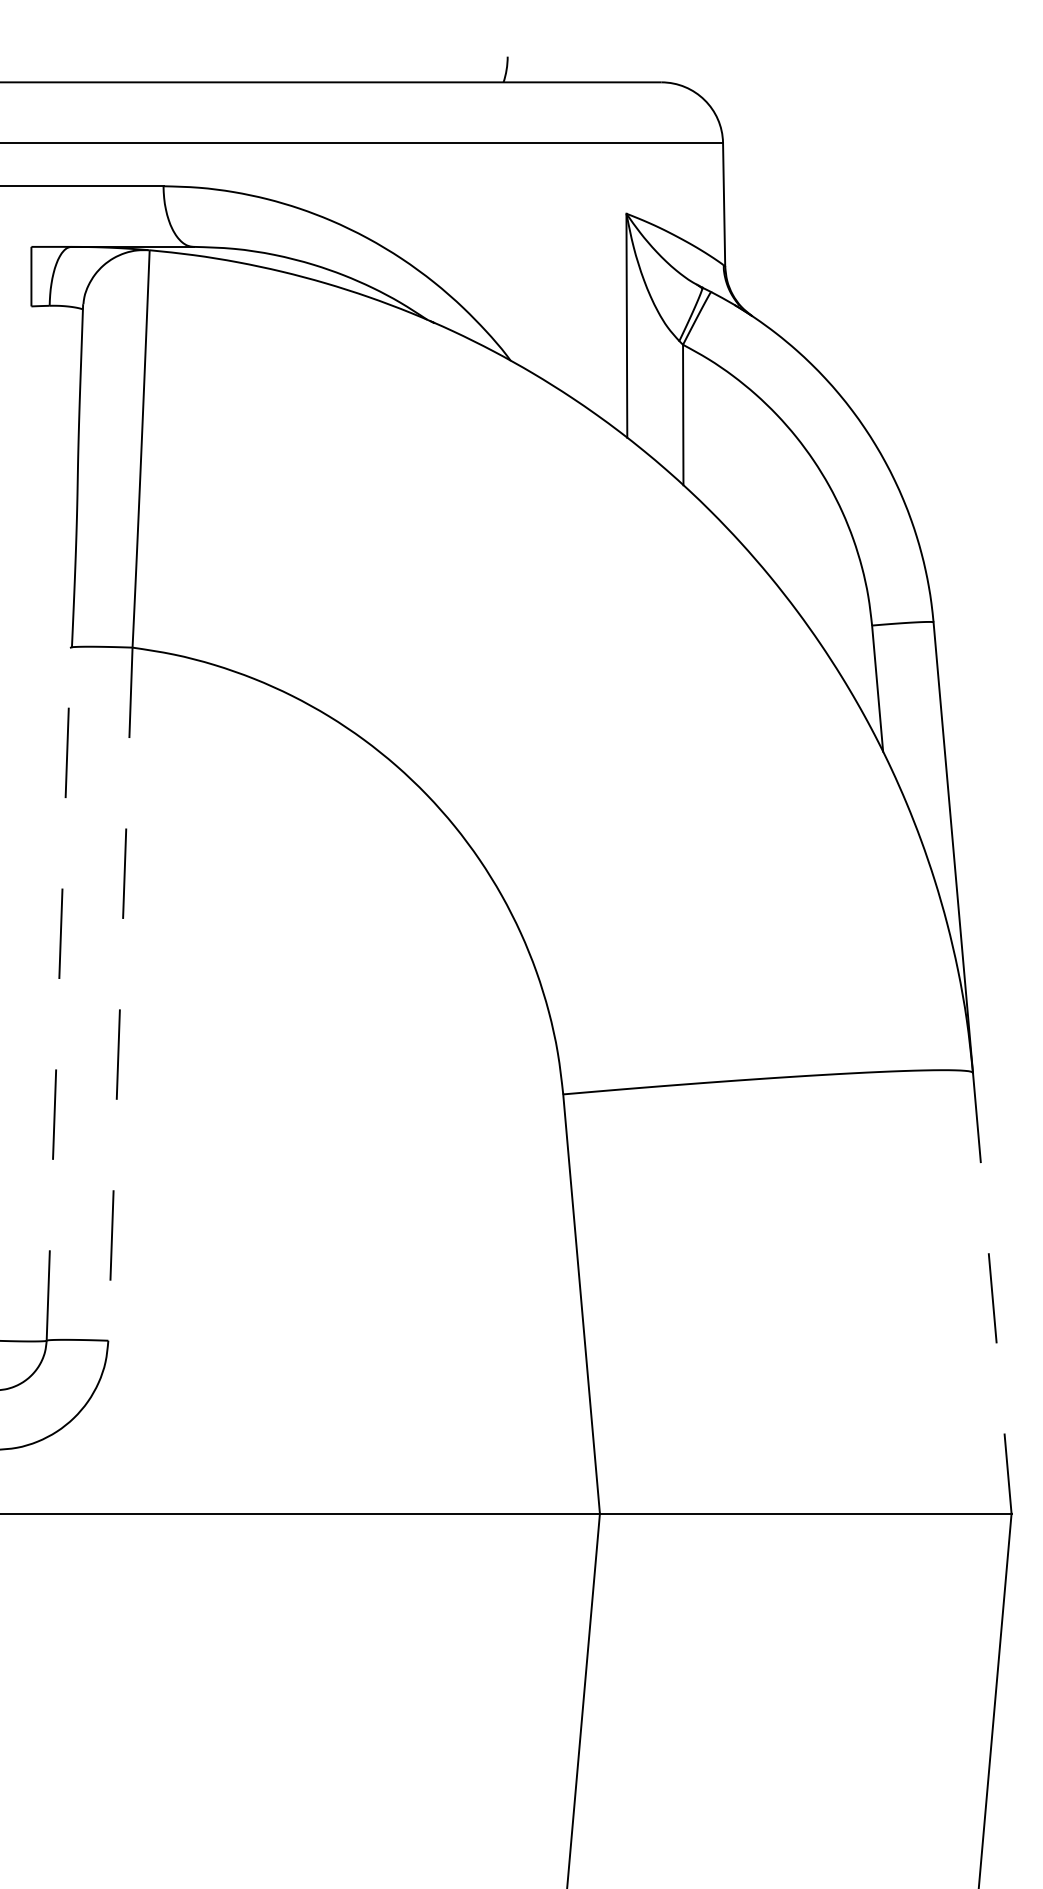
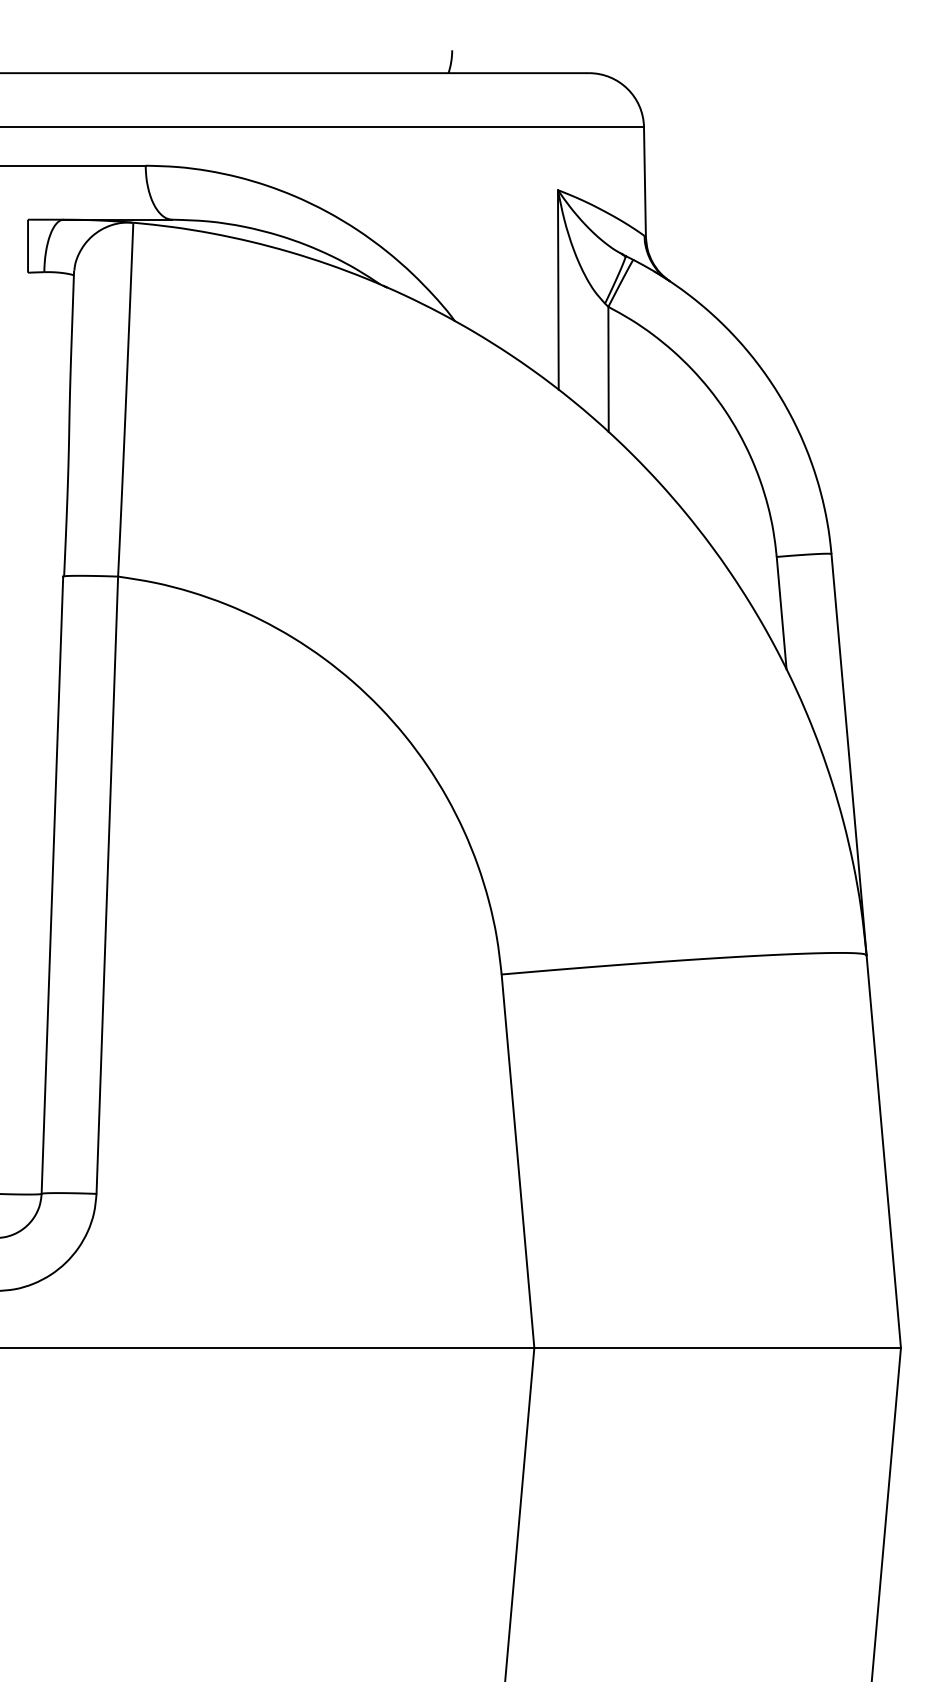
line: (58, 994) -> (52, 885), dashed -> solid
line: (120, 994) -> (107, 885), dashed -> solid
line: (992, 1293) -> (883, 1151), dashed -> solid

